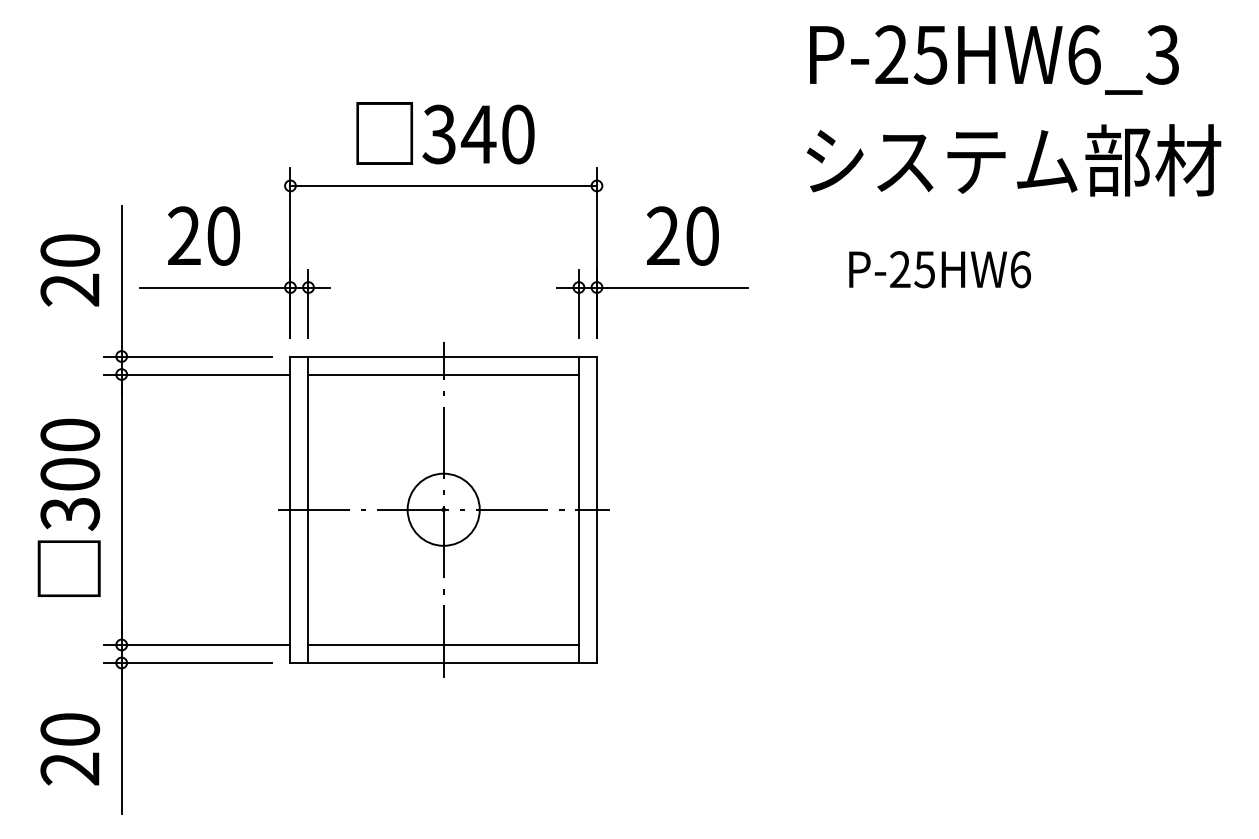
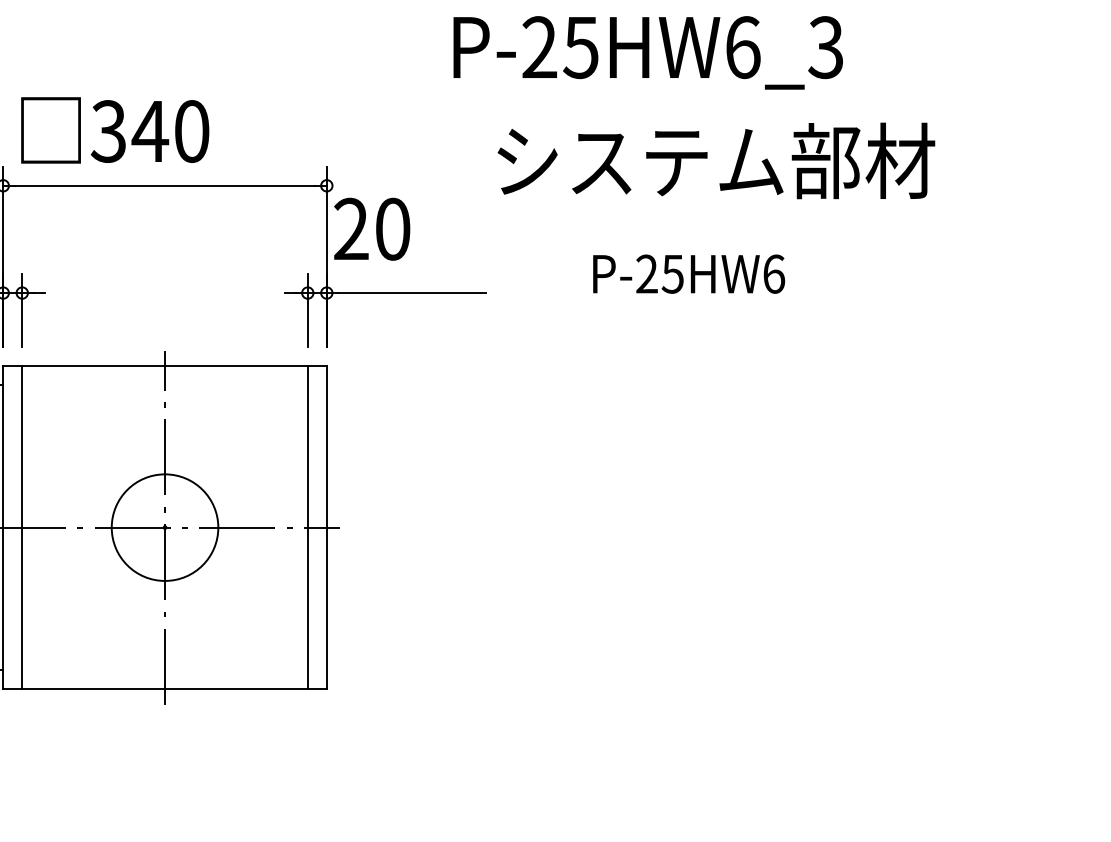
text: (994, 59) -> (648, 52), moved
text: (445, 133) -> (115, 130), moved
text: (1013, 160) -> (715, 161), moved
text: (682, 235) -> (371, 228), moved
line: (443, 374) -> (164, 384), removed
circle: (443, 509) -> (164, 527), size x1.4
line: (443, 644) -> (164, 669), removed

